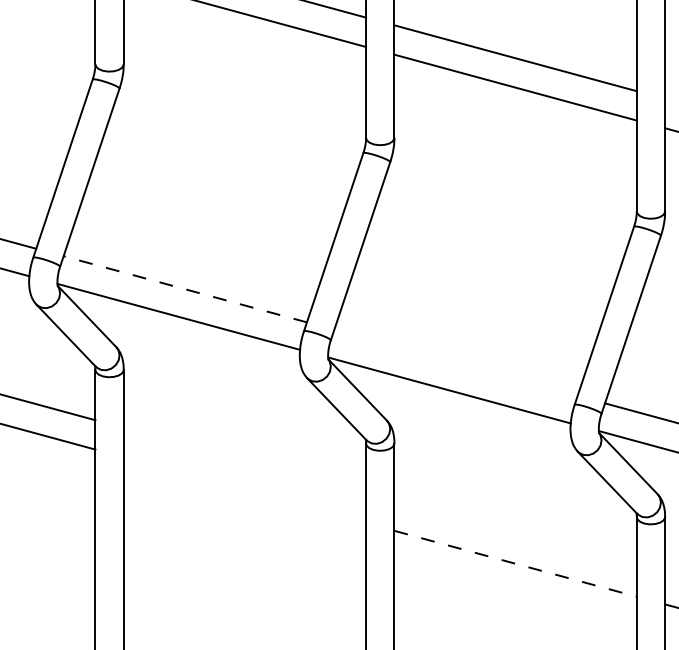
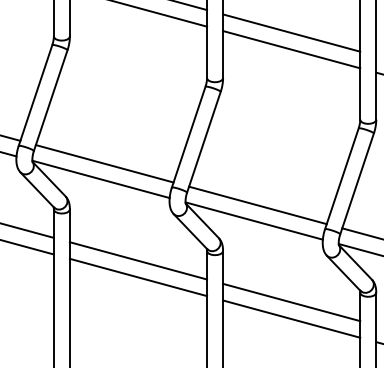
line: (184, 288) -> (104, 163), dashed -> solid
line: (455, 362) -> (257, 205), added
line: (244, 460) -> (138, 260), added
line: (244, 490) -> (138, 277), added
line: (515, 534) -> (291, 302), added
line: (517, 564) -> (292, 319), dashed -> solid

